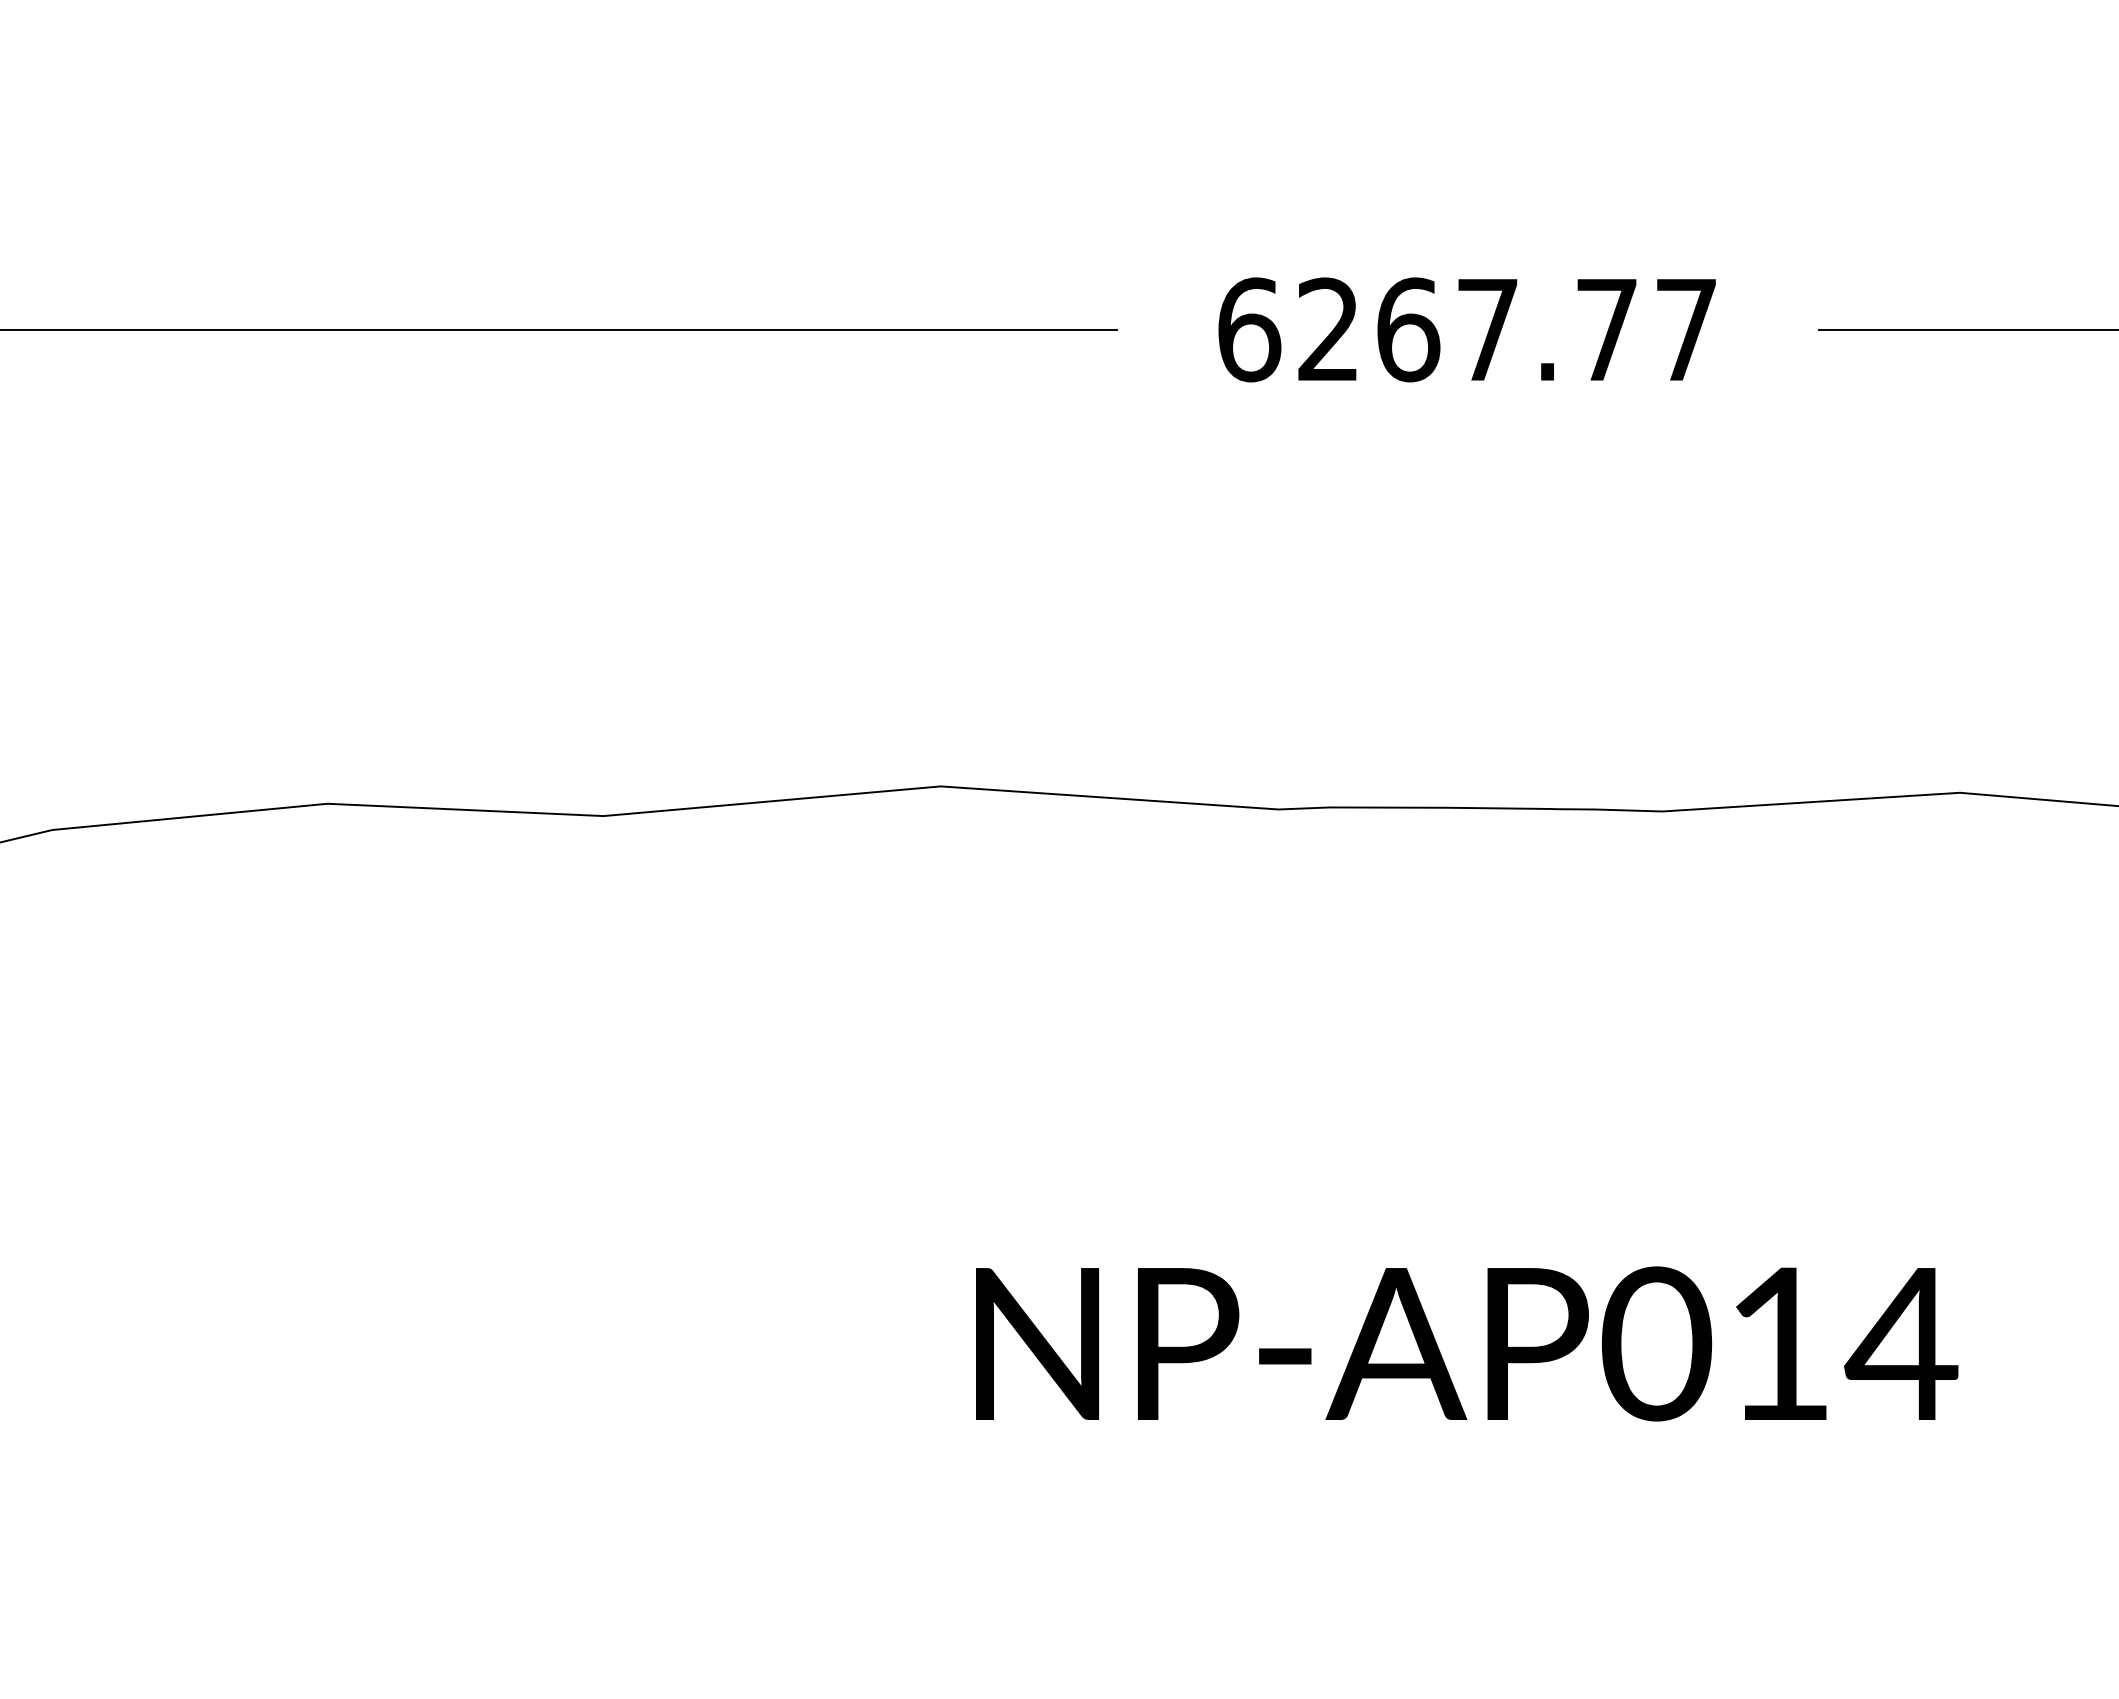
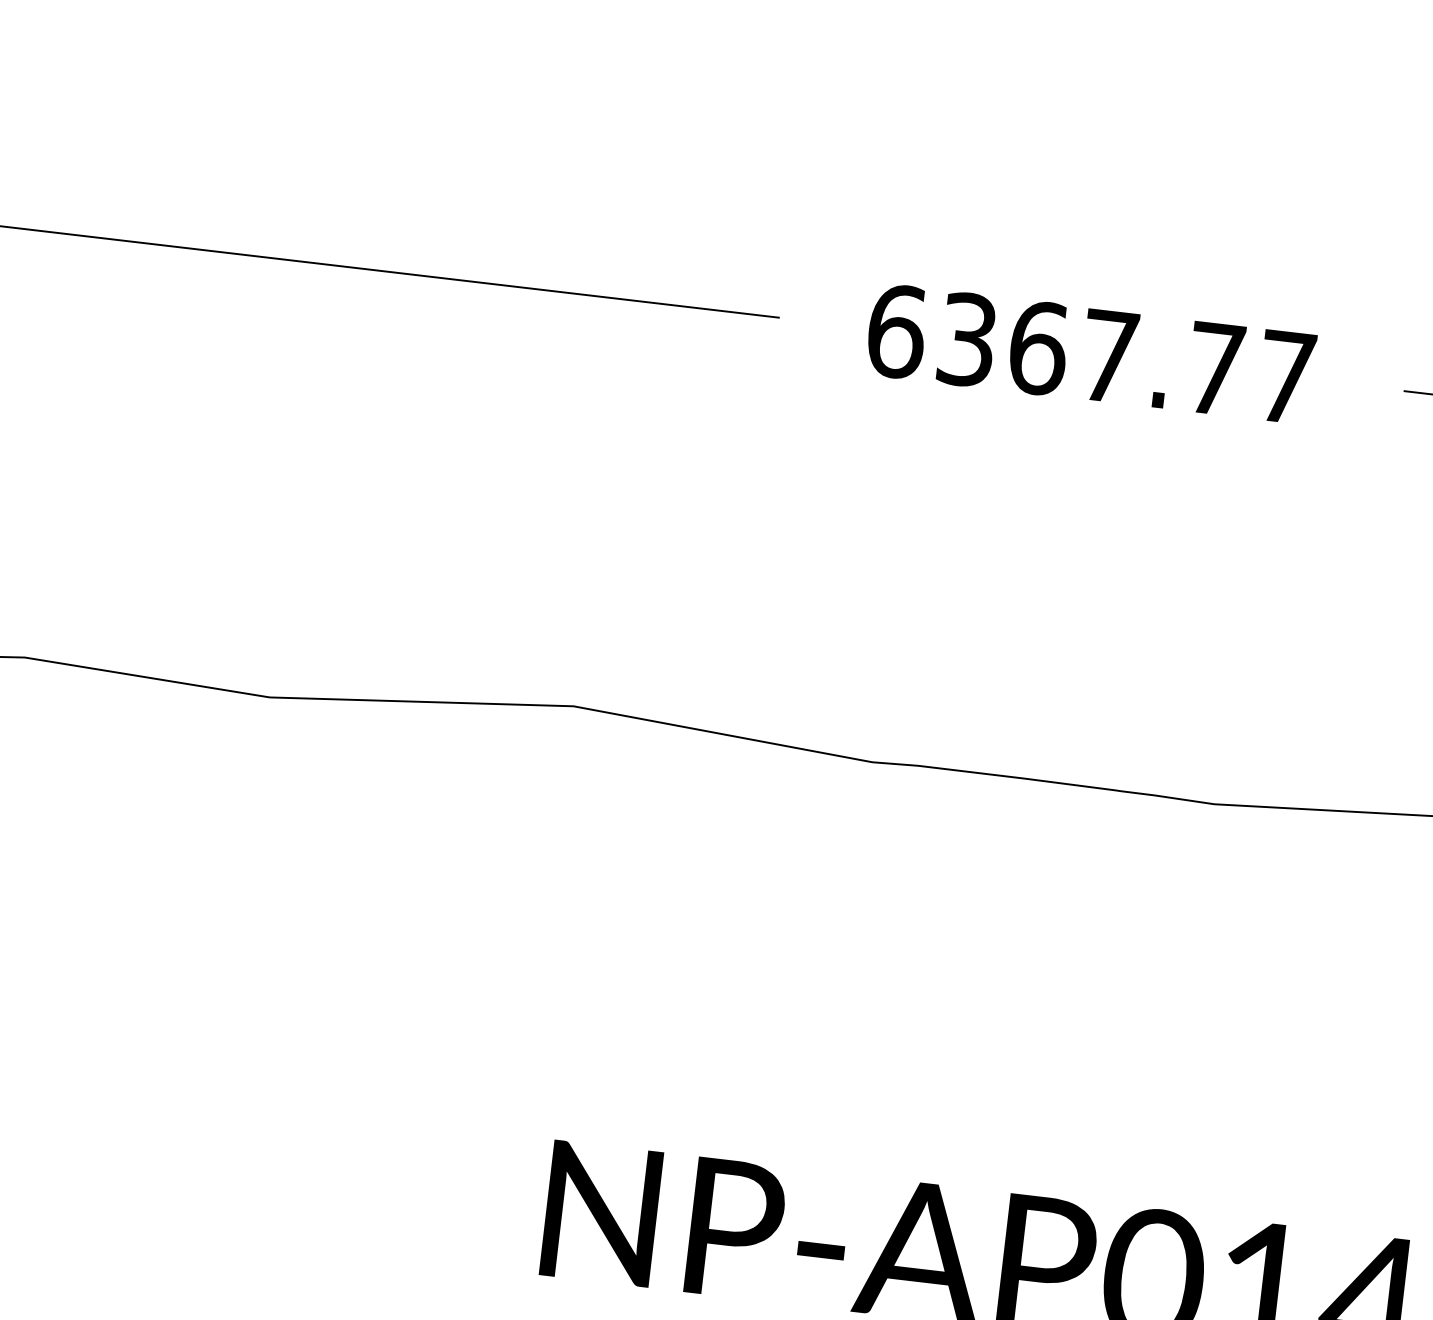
text: (1328, 329) -> (967, 339), 6267.77 -> 6367.77

